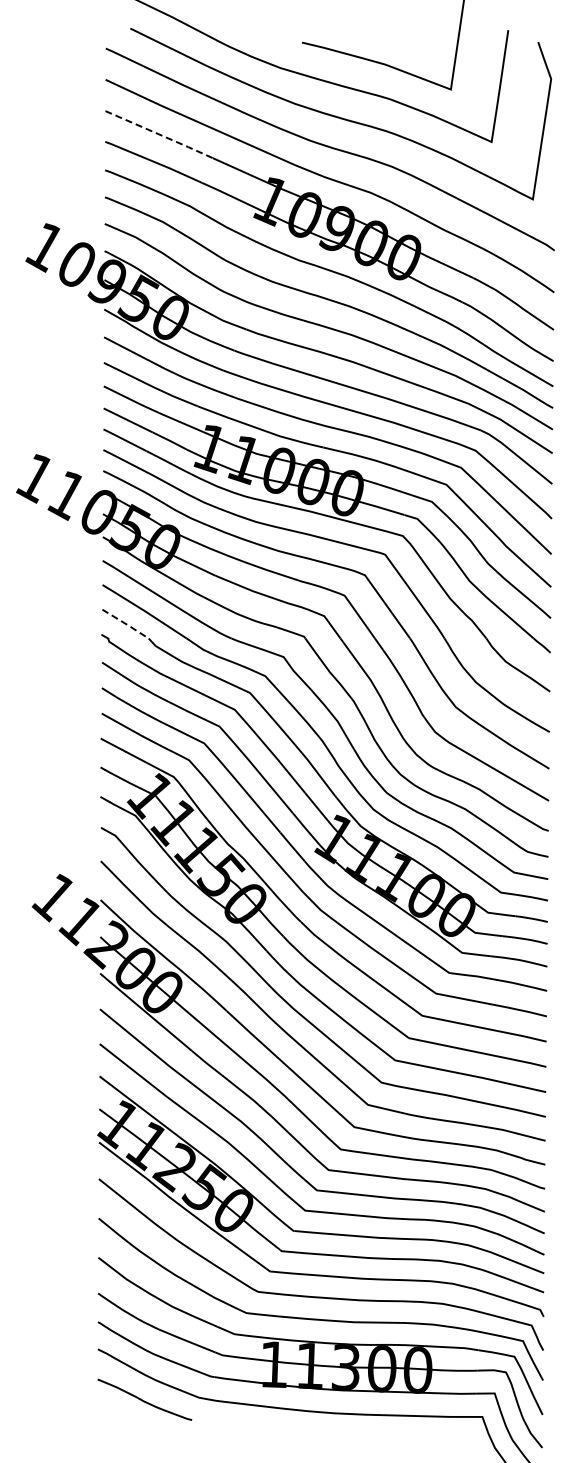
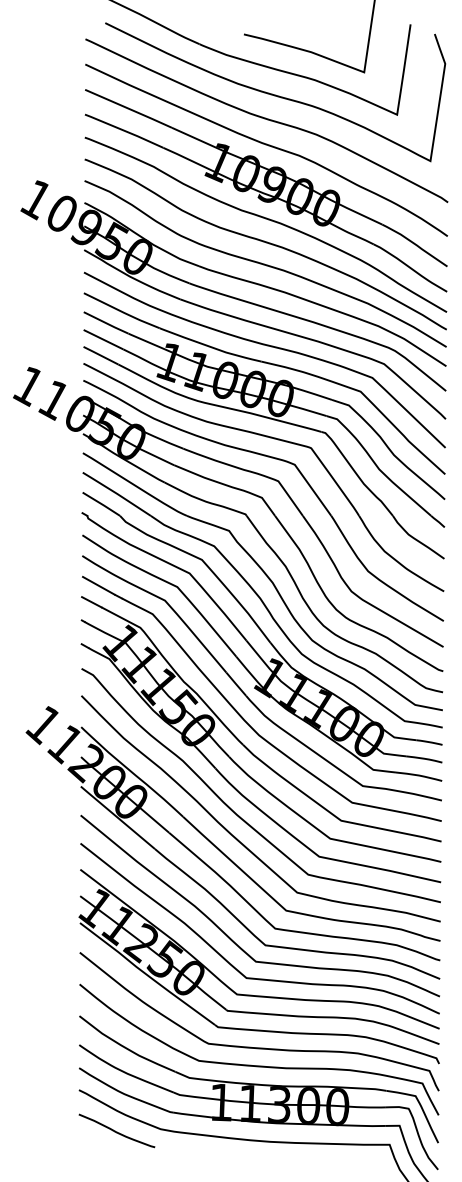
line: (160, 134) -> (129, 108), dashed -> solid
line: (126, 624) -> (102, 504), dashed -> solid

